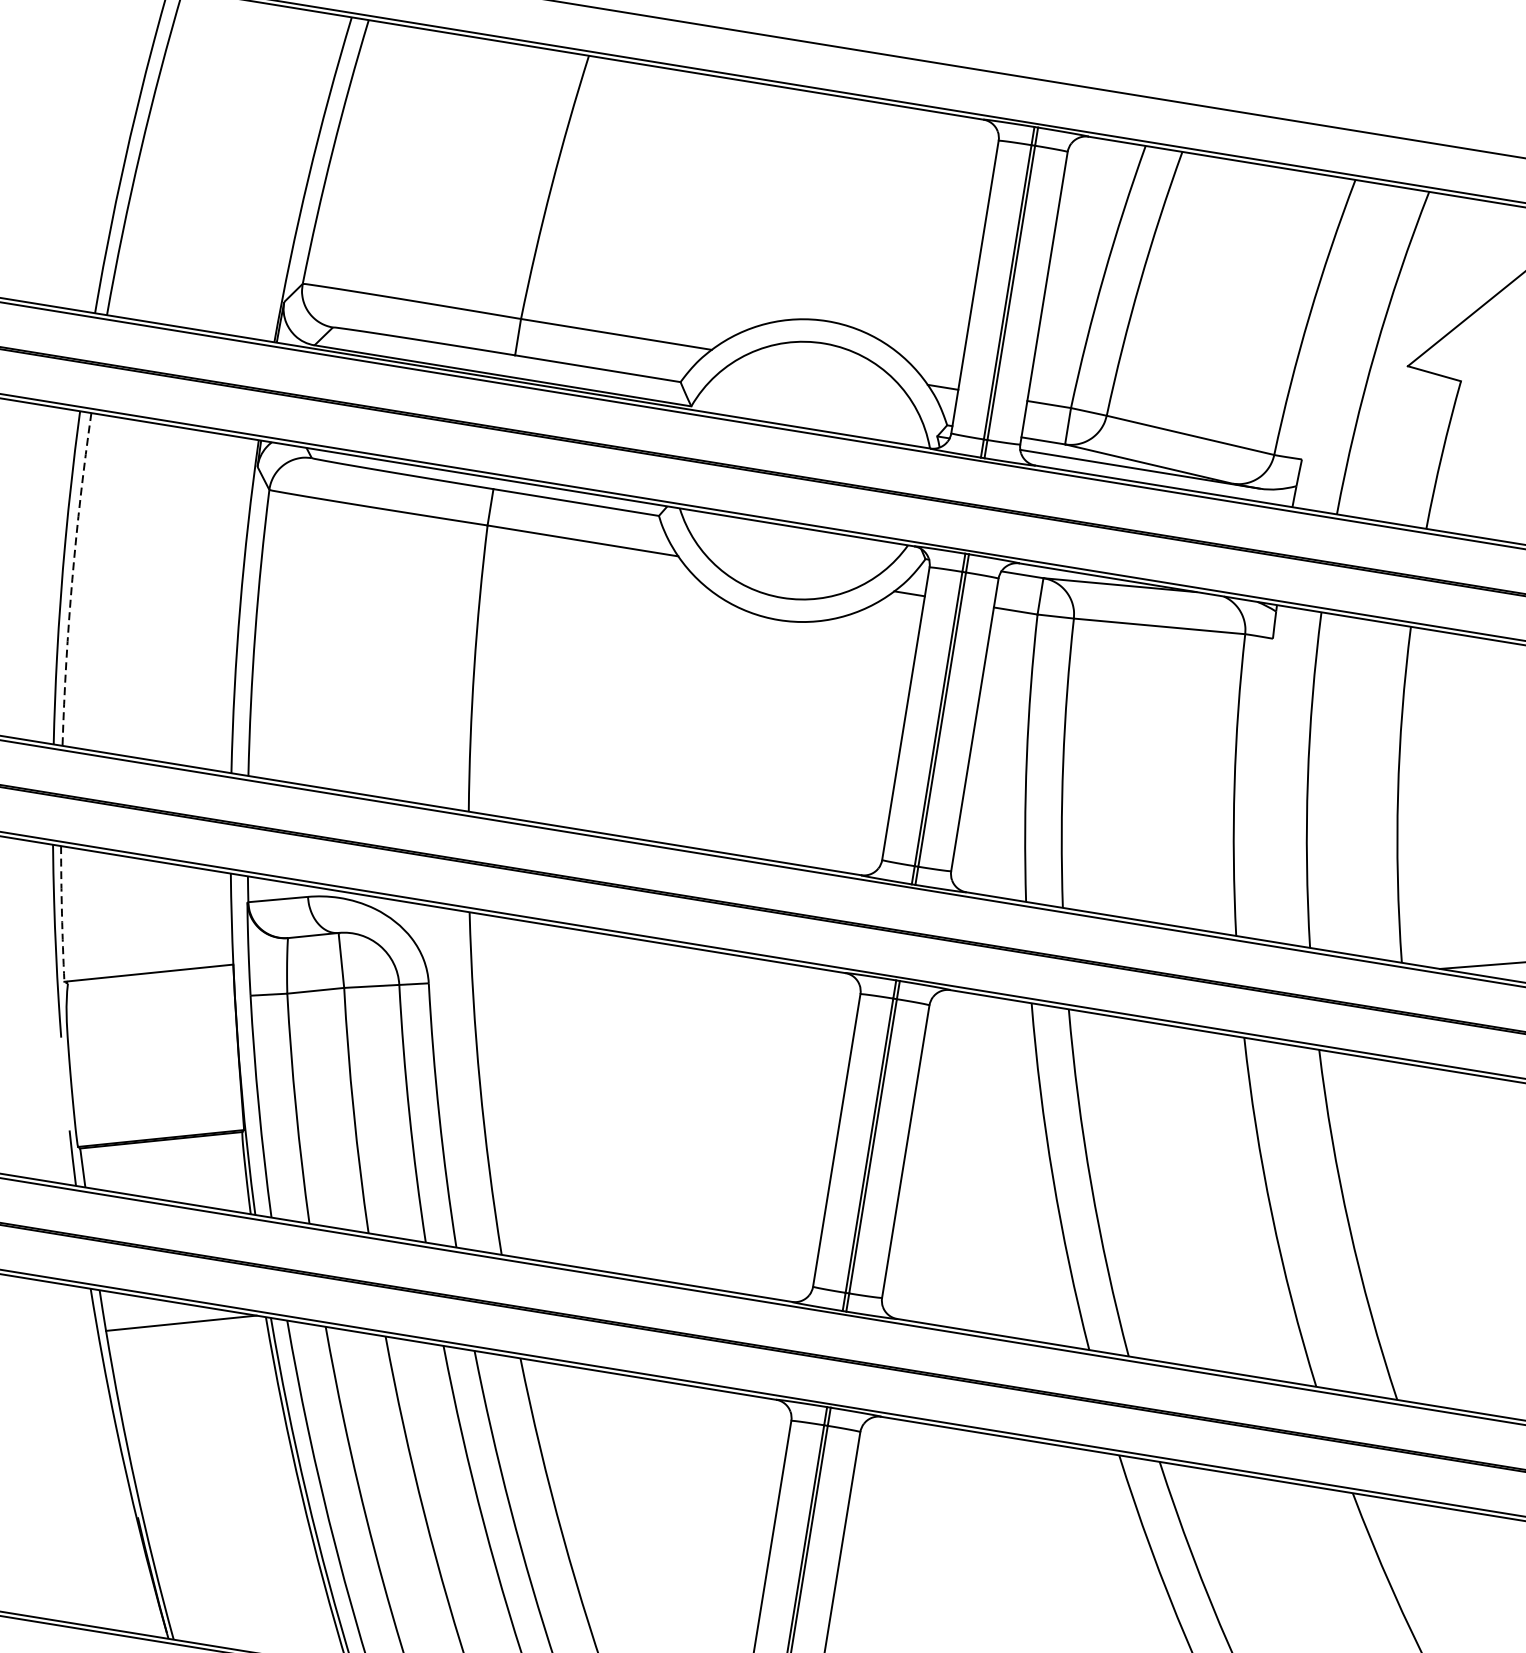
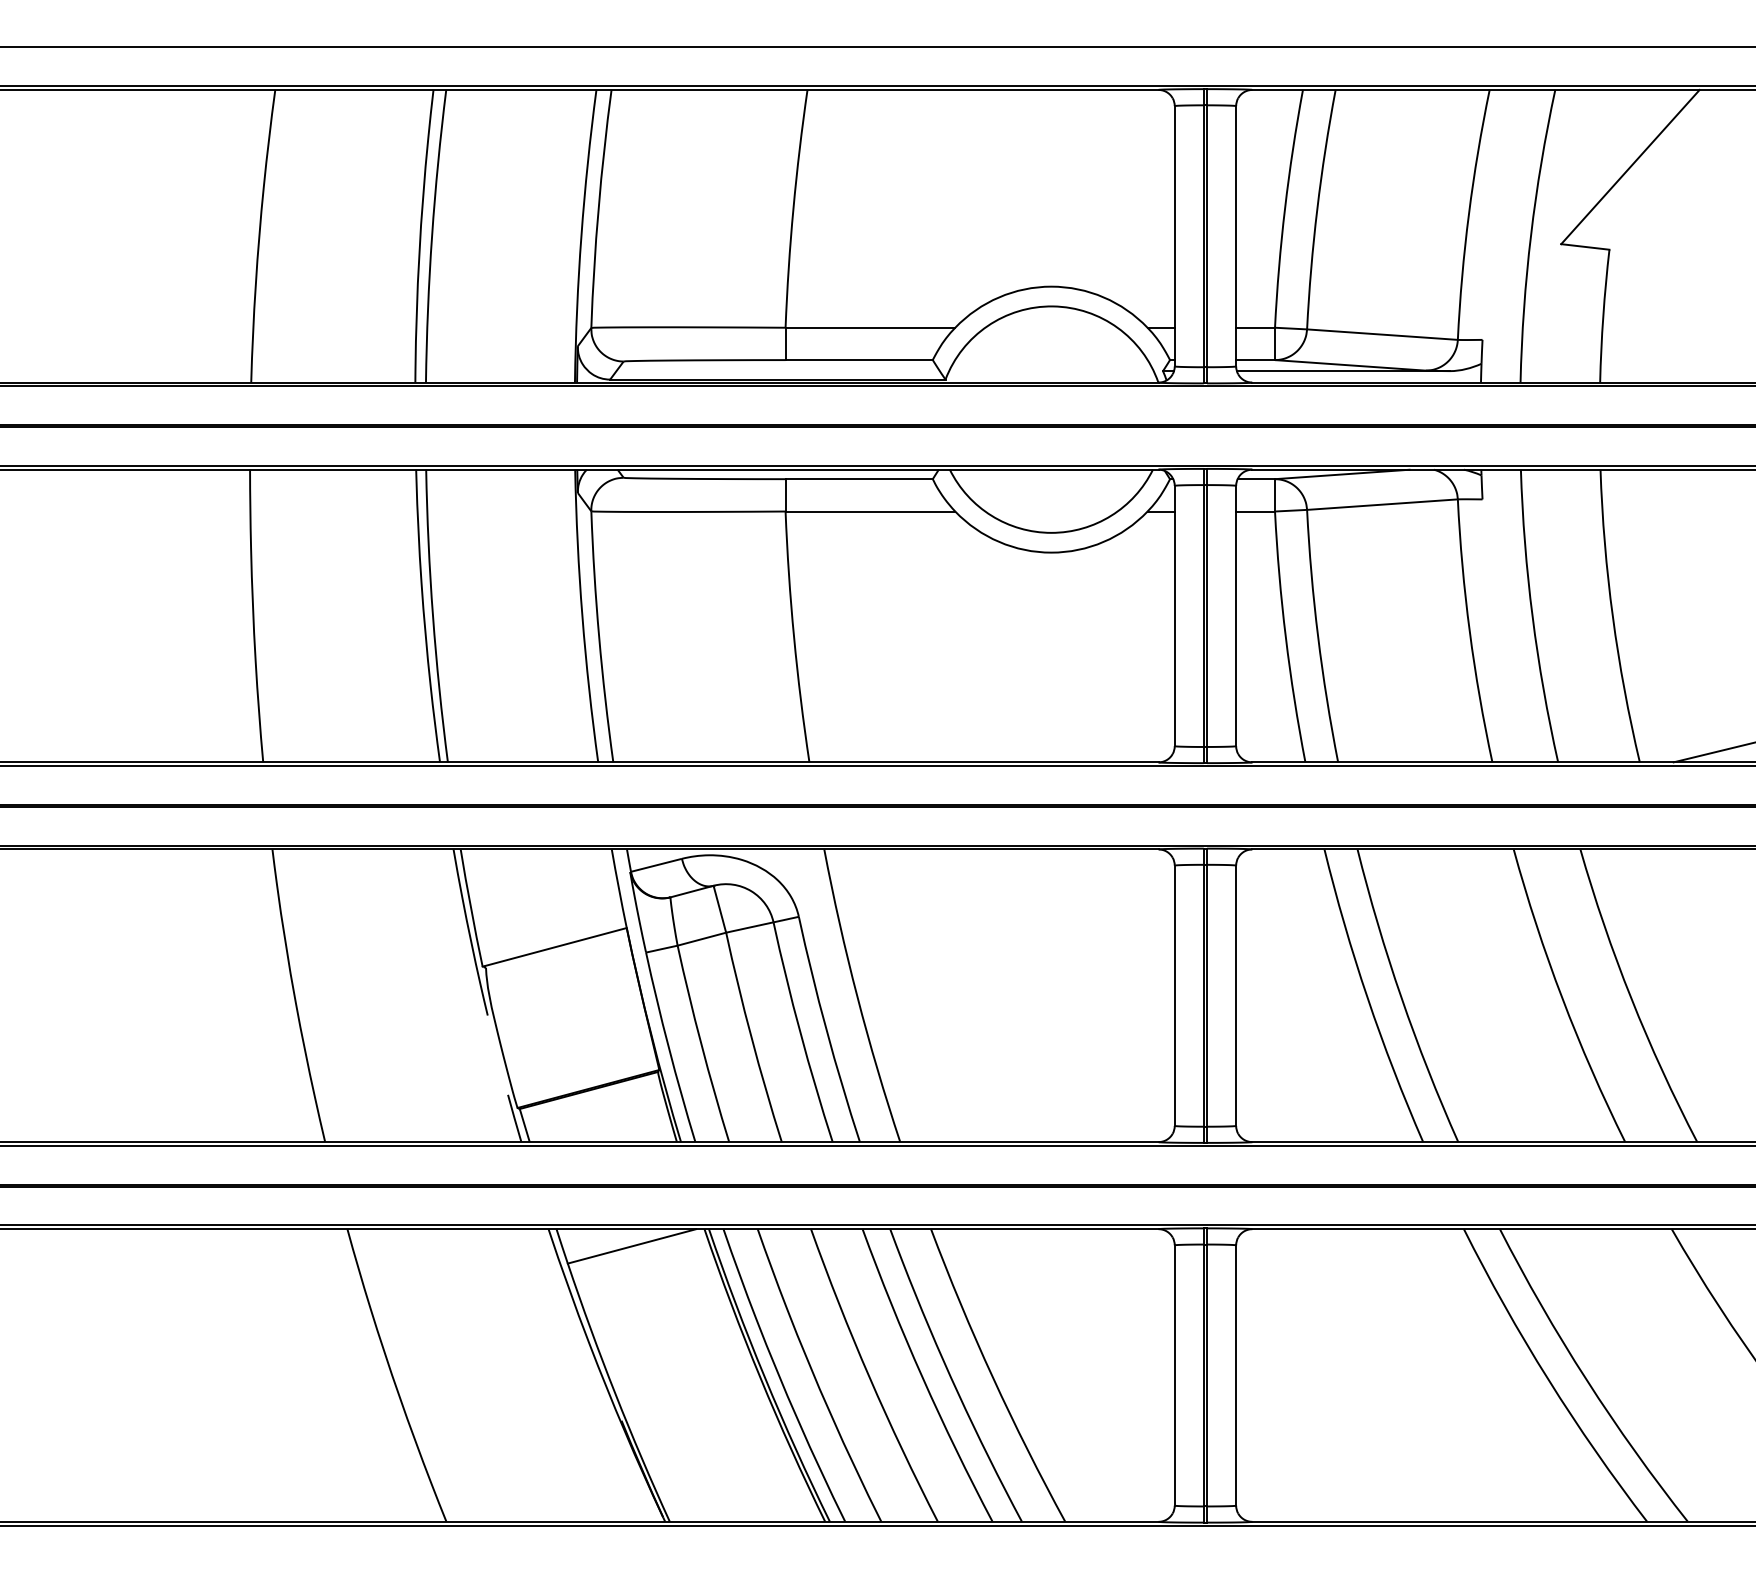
arc: (72, 579) -> (433, 616), dashed -> solid
arc: (62, 914) -> (471, 908), dashed -> solid

